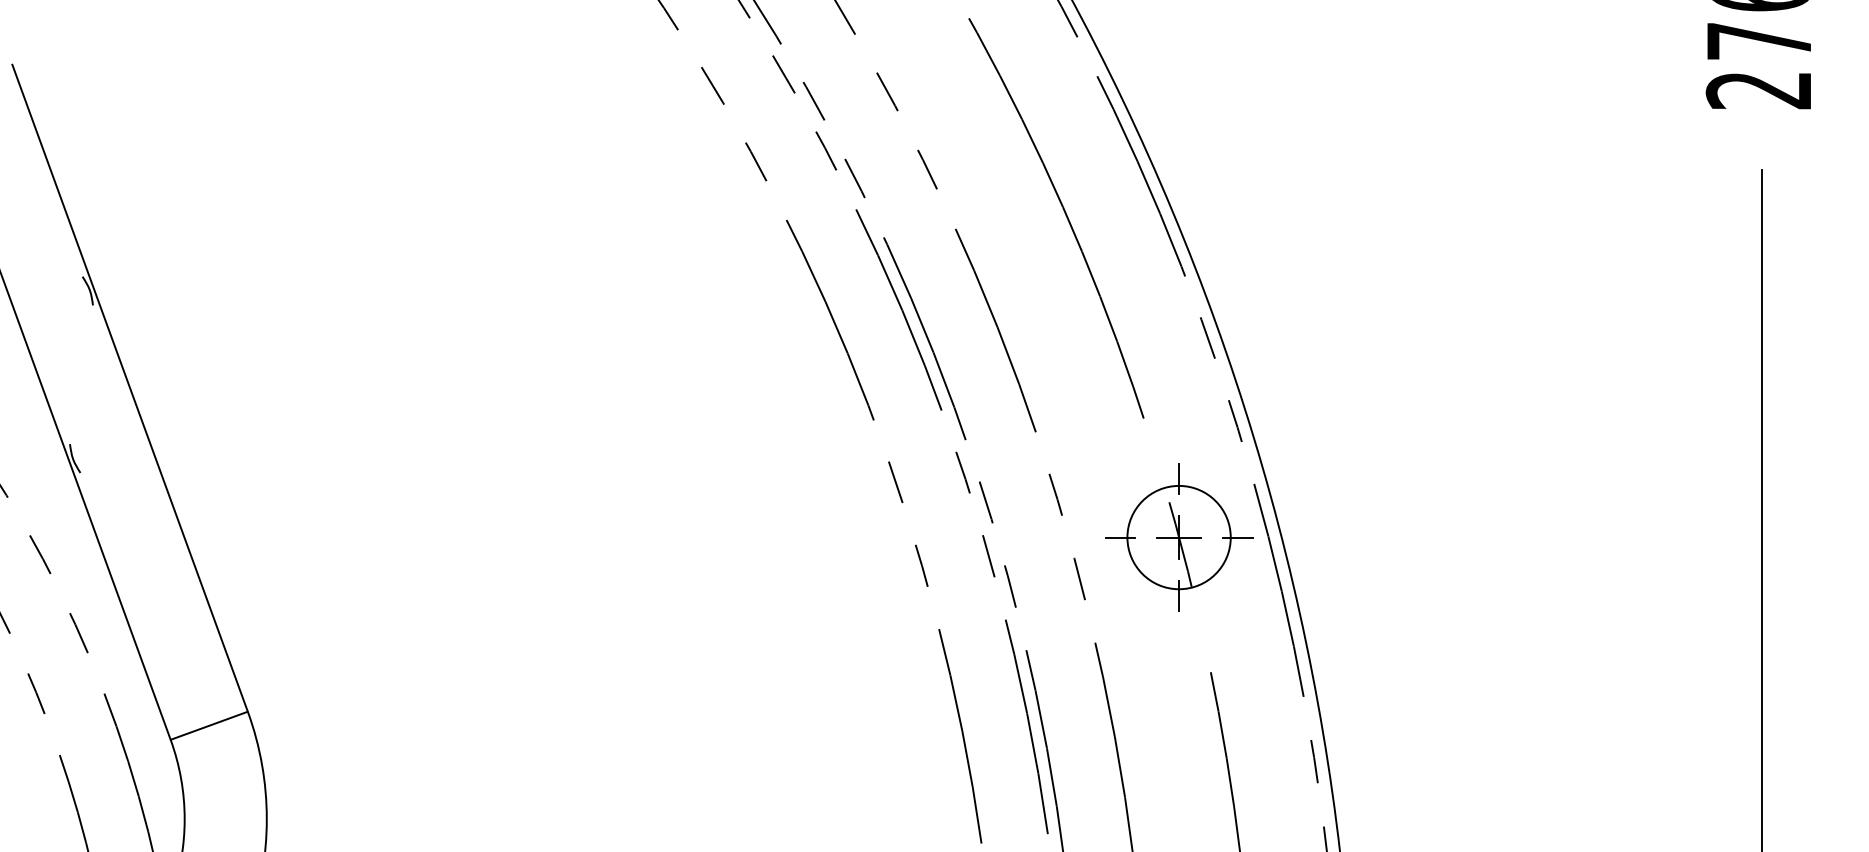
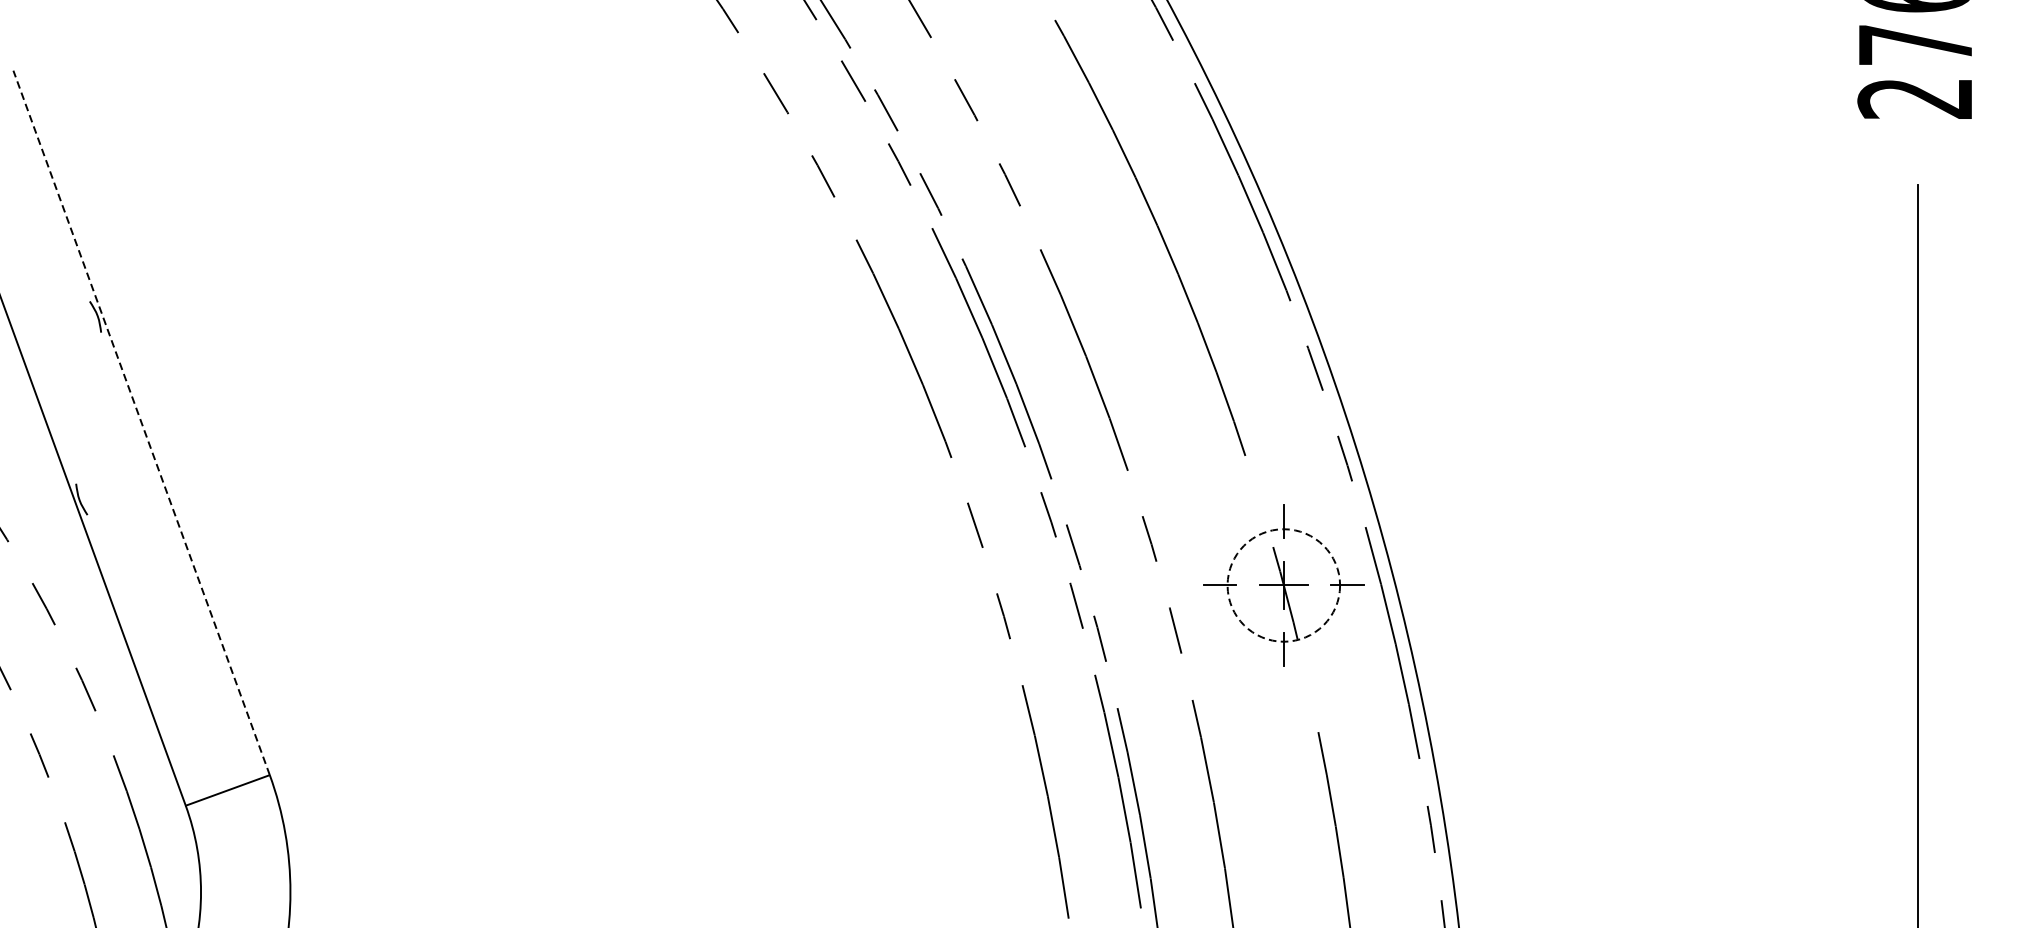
line: (129, 387) -> (140, 422), solid -> dashed
circle: (1178, 537) -> (1283, 585), solid -> dashed

